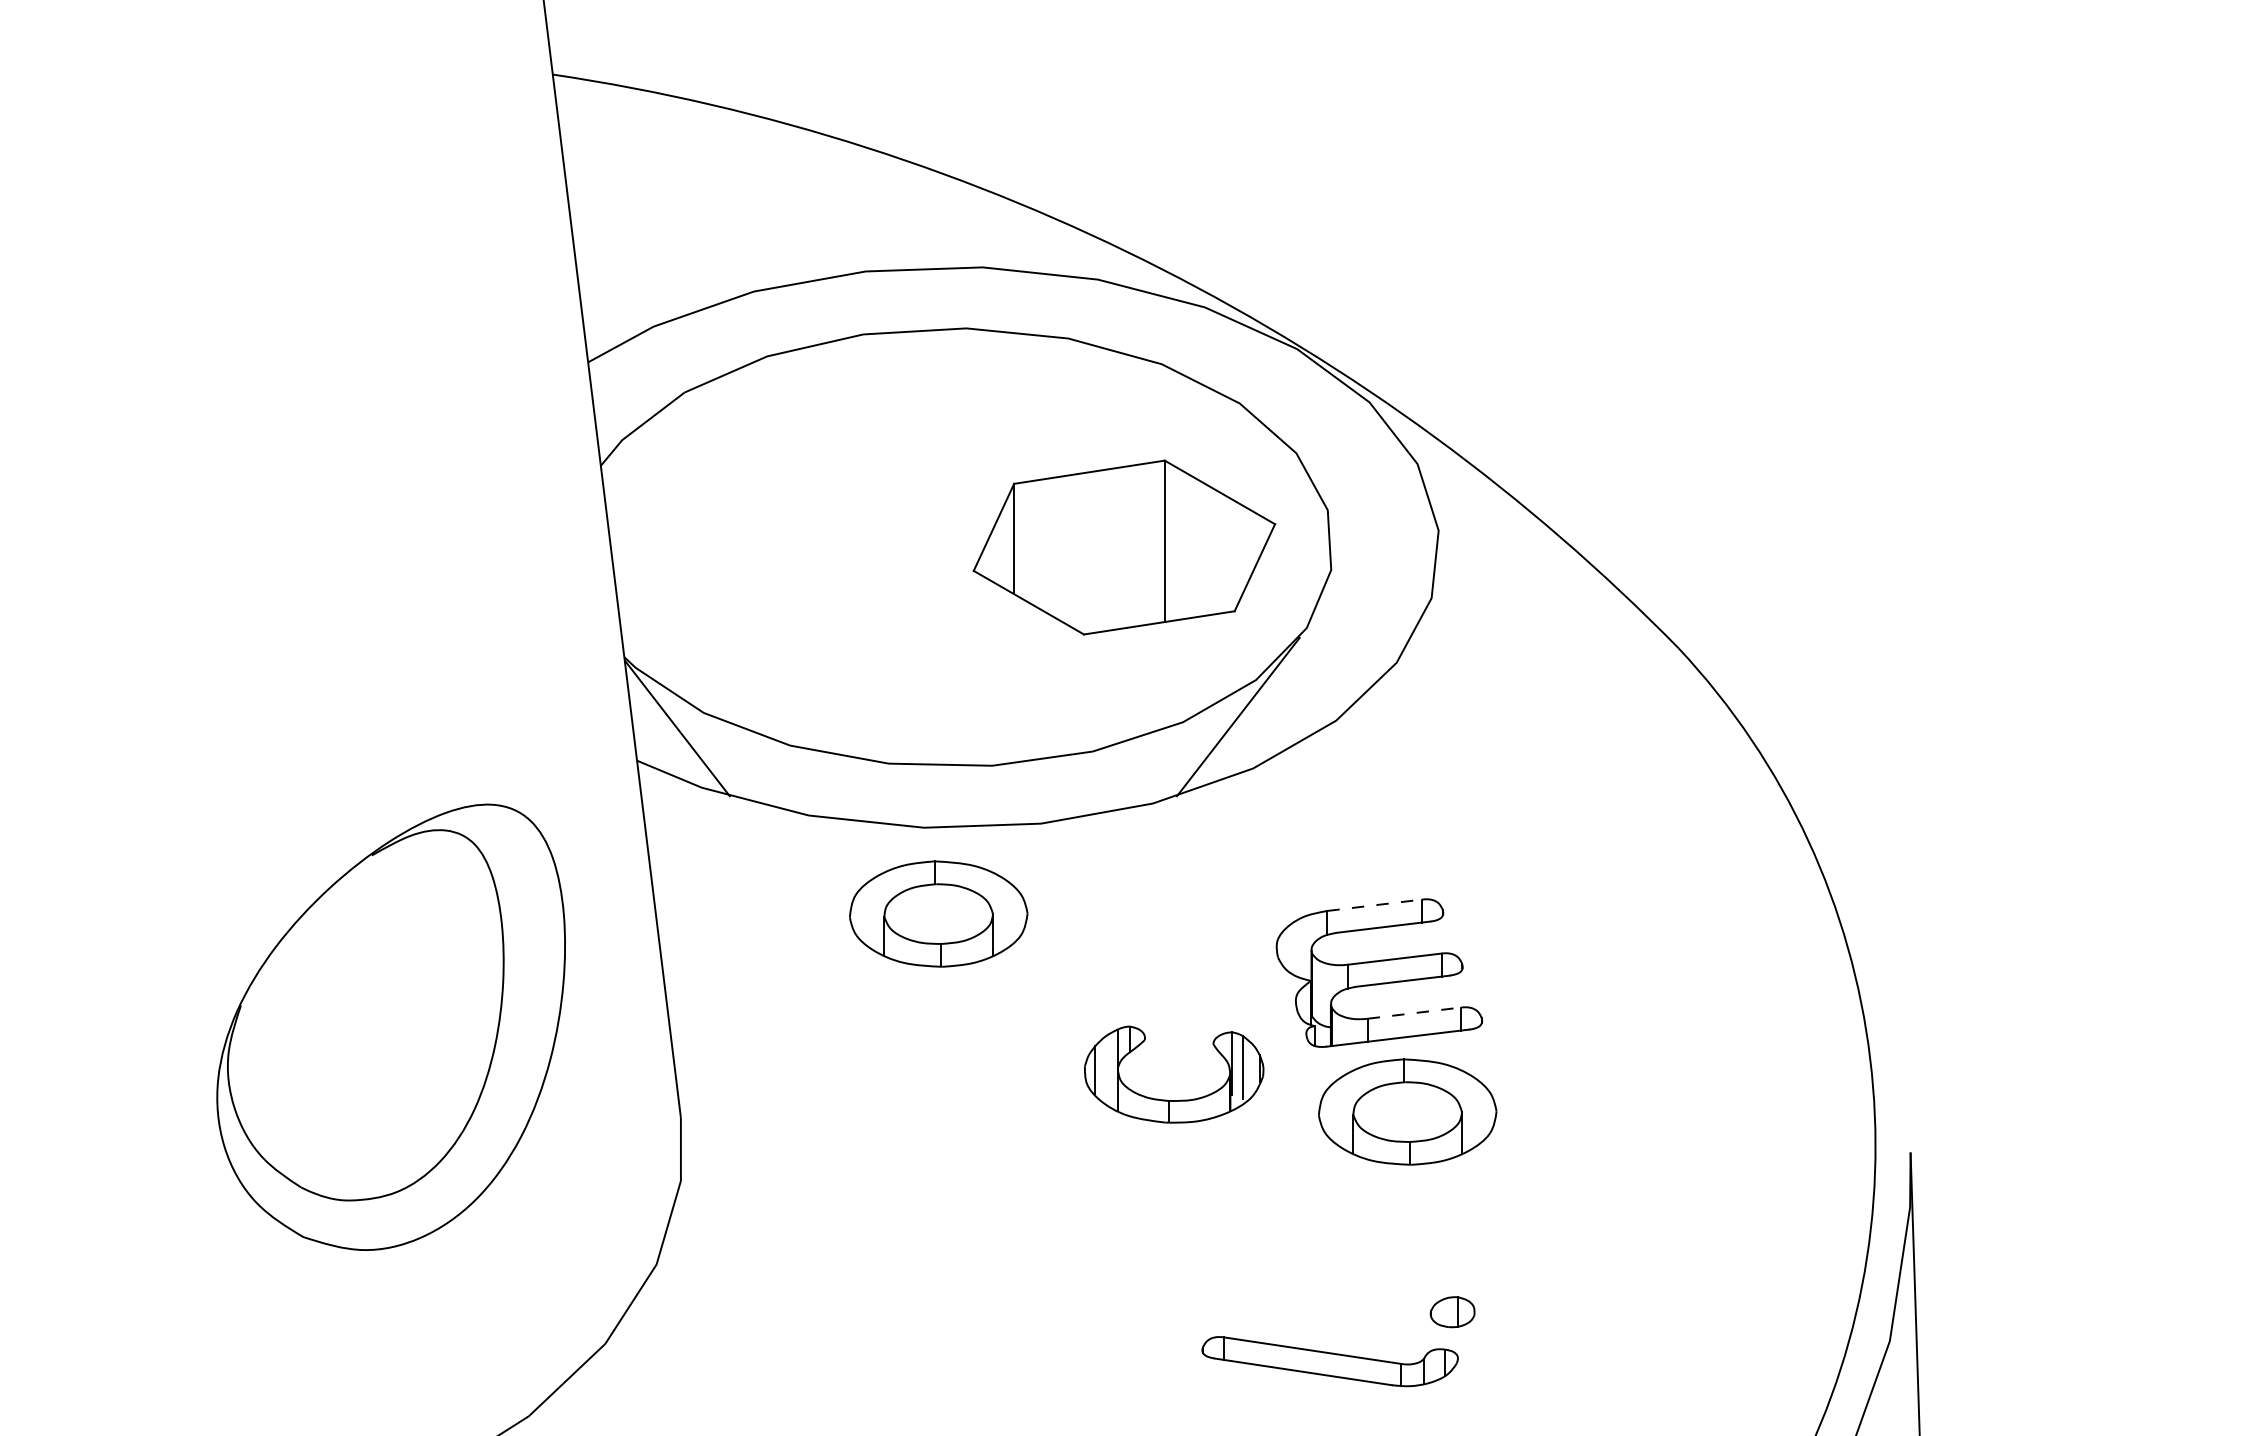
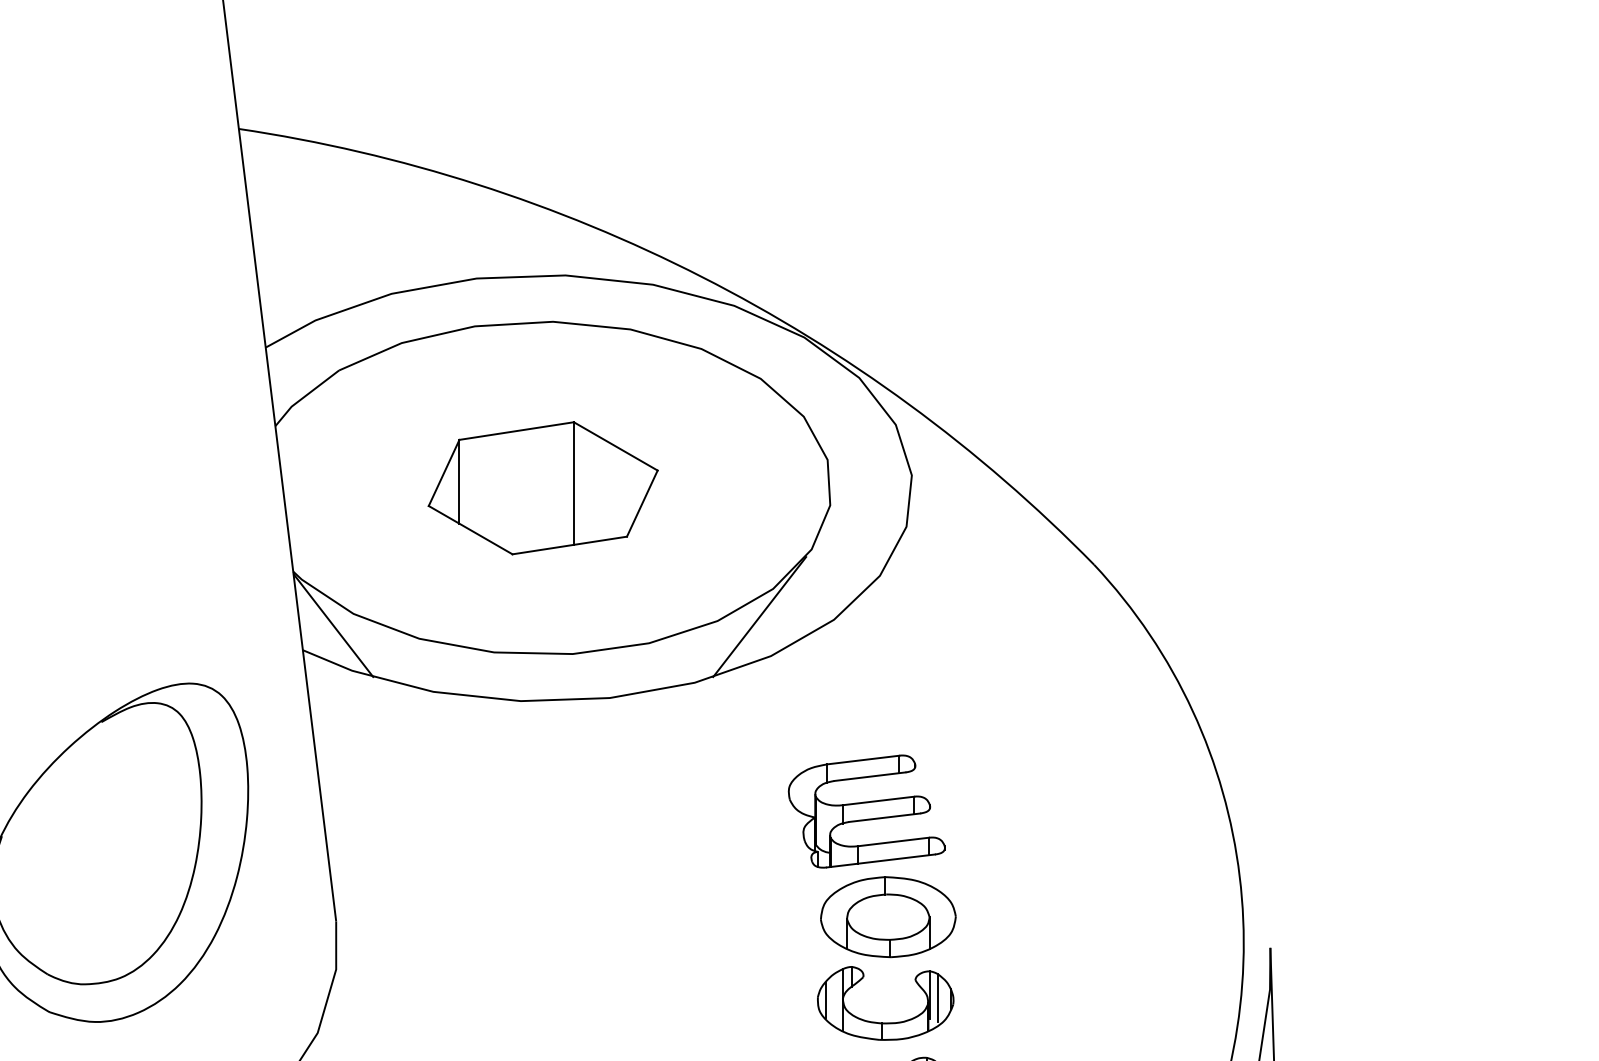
part: (1124, 547) -> (543, 488), moved
line: (1374, 905) -> (863, 760), dashed -> solid
part: (938, 913) -> (531, 766), removed
line: (1414, 1013) -> (893, 842), dashed -> solid
part: (1180, 1099) -> (890, 1022), moved

